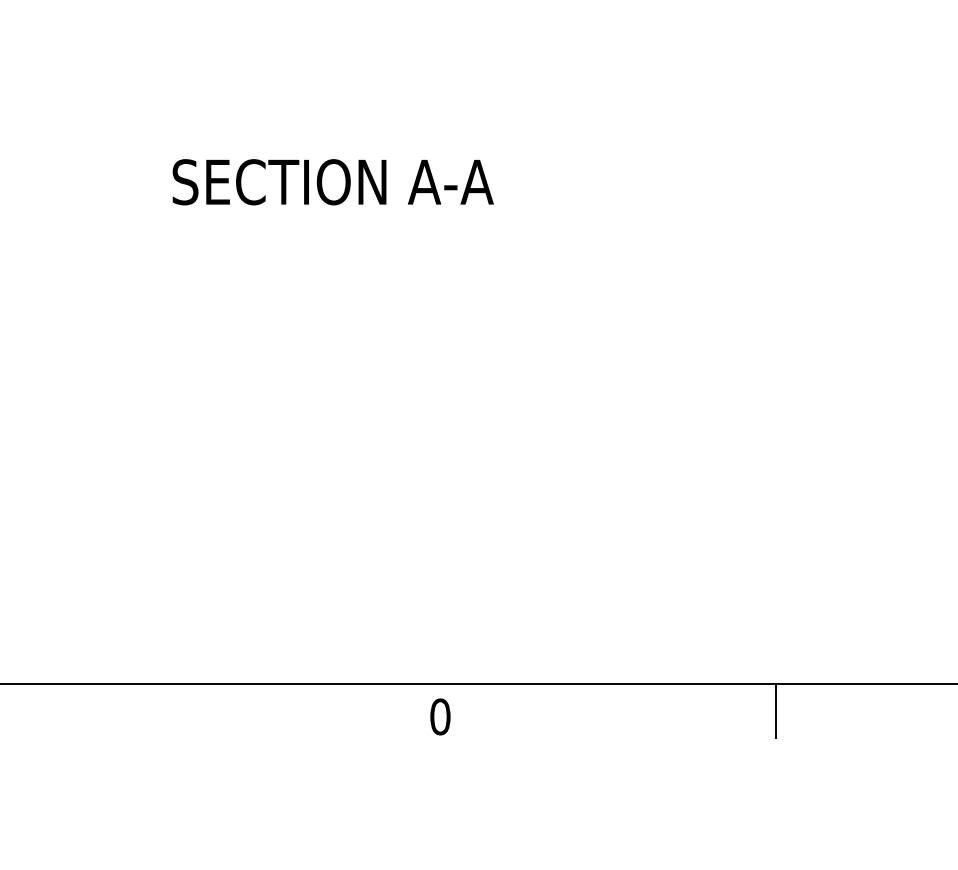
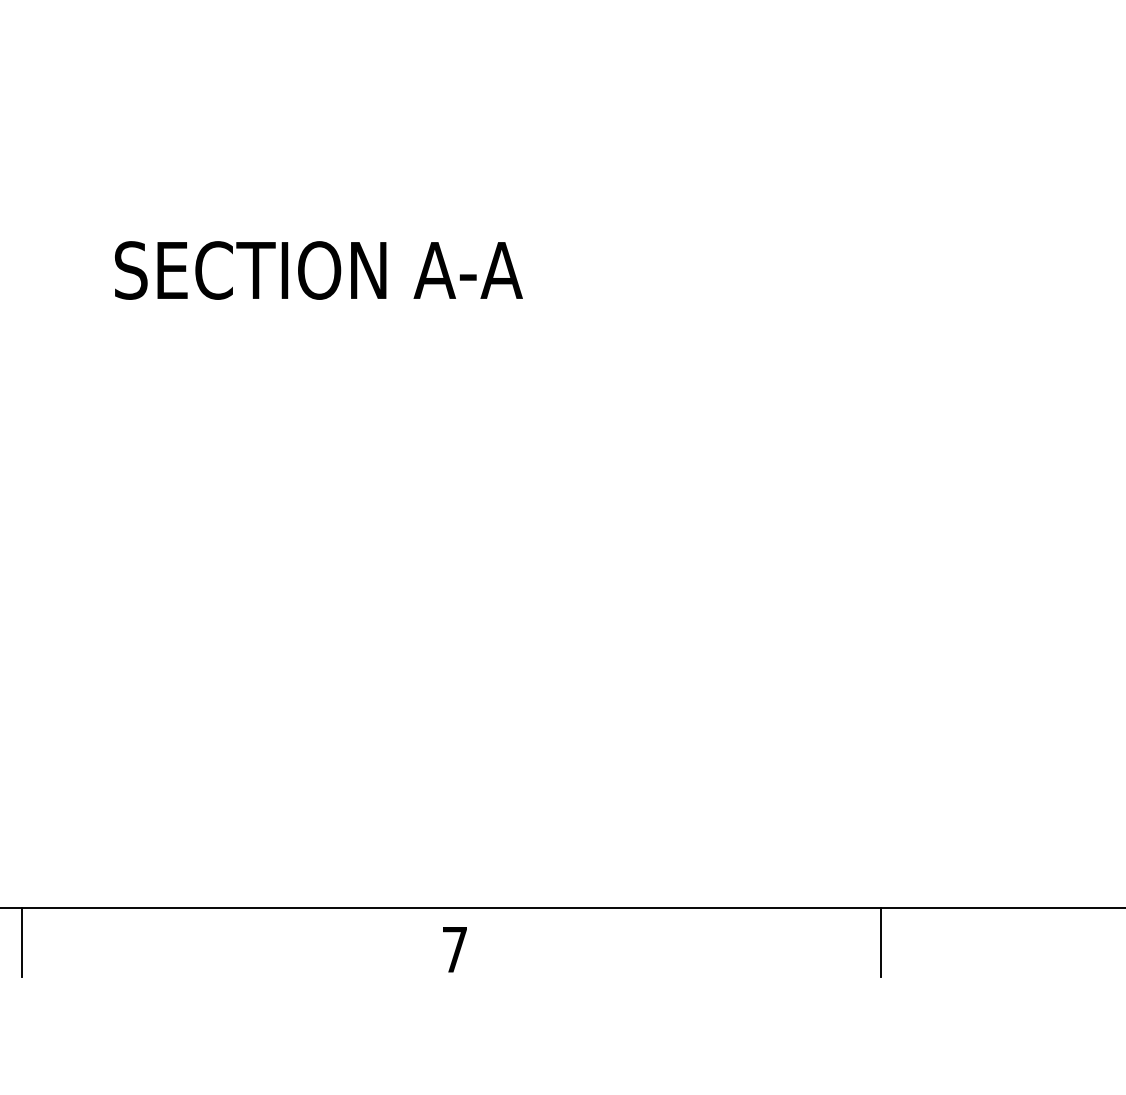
line: (99, 711) -> (21, 942), added
text: (440, 716) -> (455, 949), 0 -> 7

